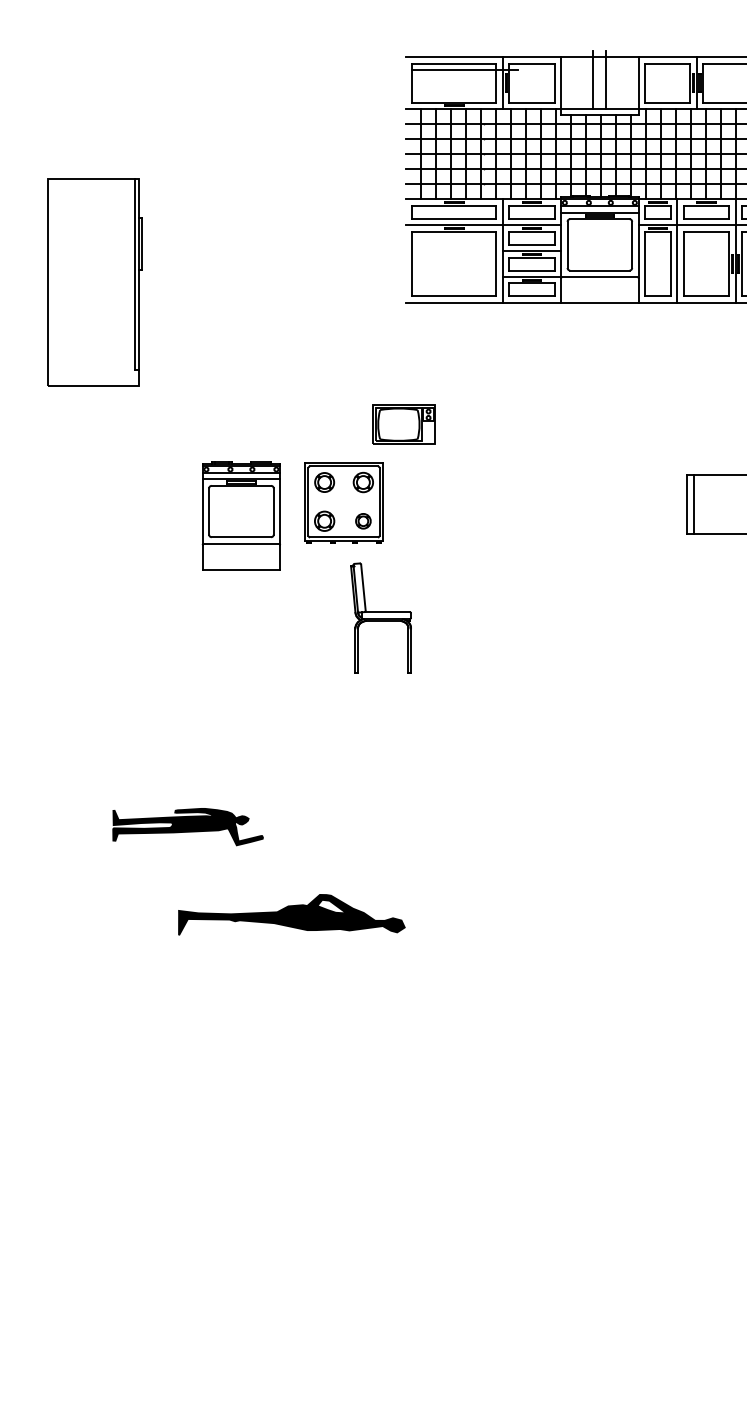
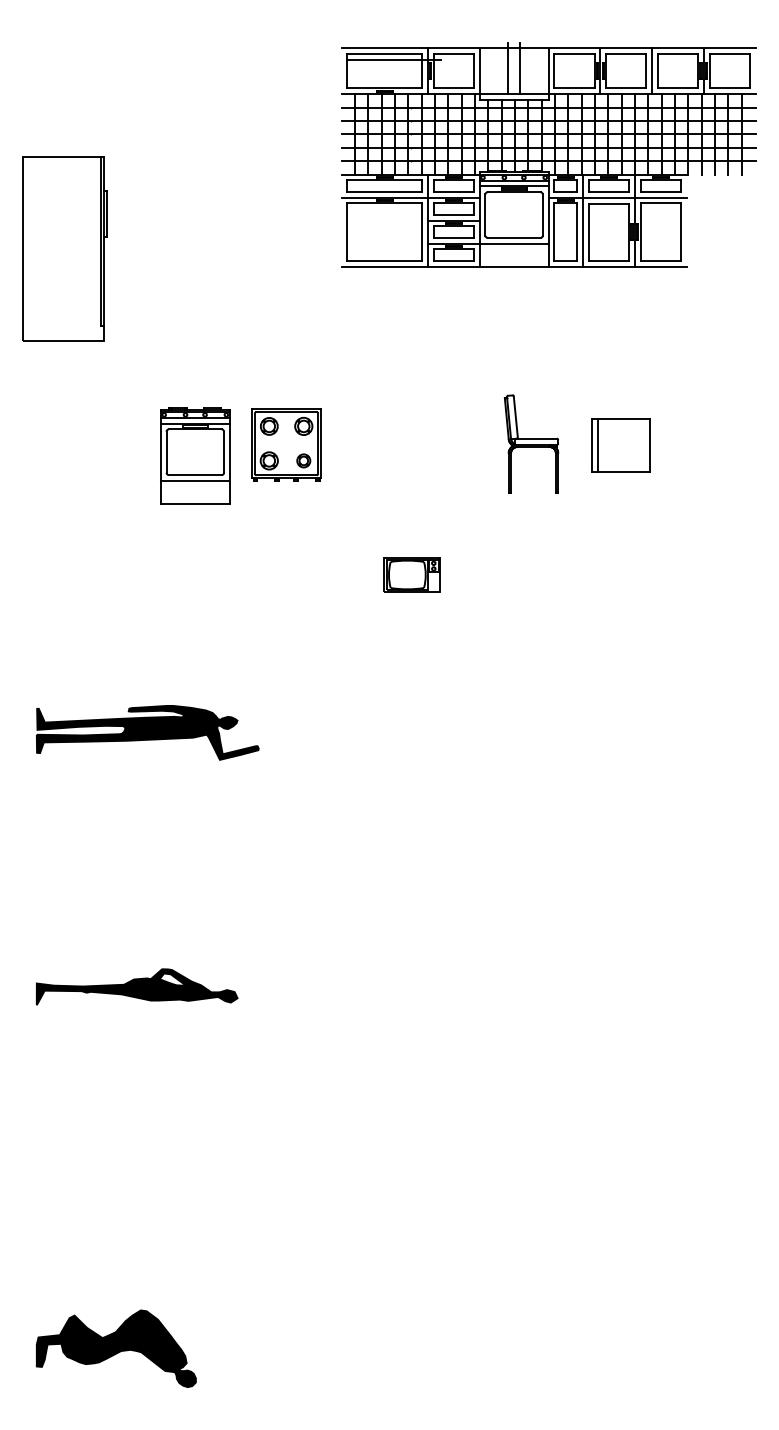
part: (403, 424) -> (411, 574), moved
part: (381, 617) -> (531, 443), moved
part: (187, 826) -> (147, 732), size x1.67
part: (291, 914) -> (136, 986), moved

